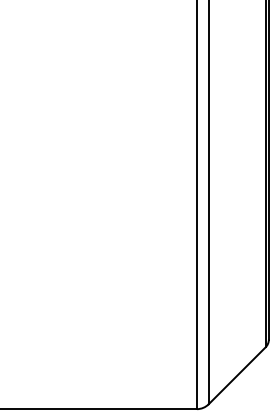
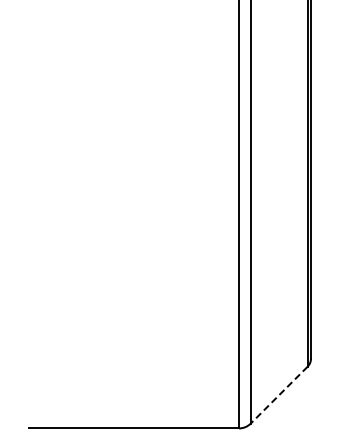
line: (236, 376) -> (278, 395), solid -> dashed

